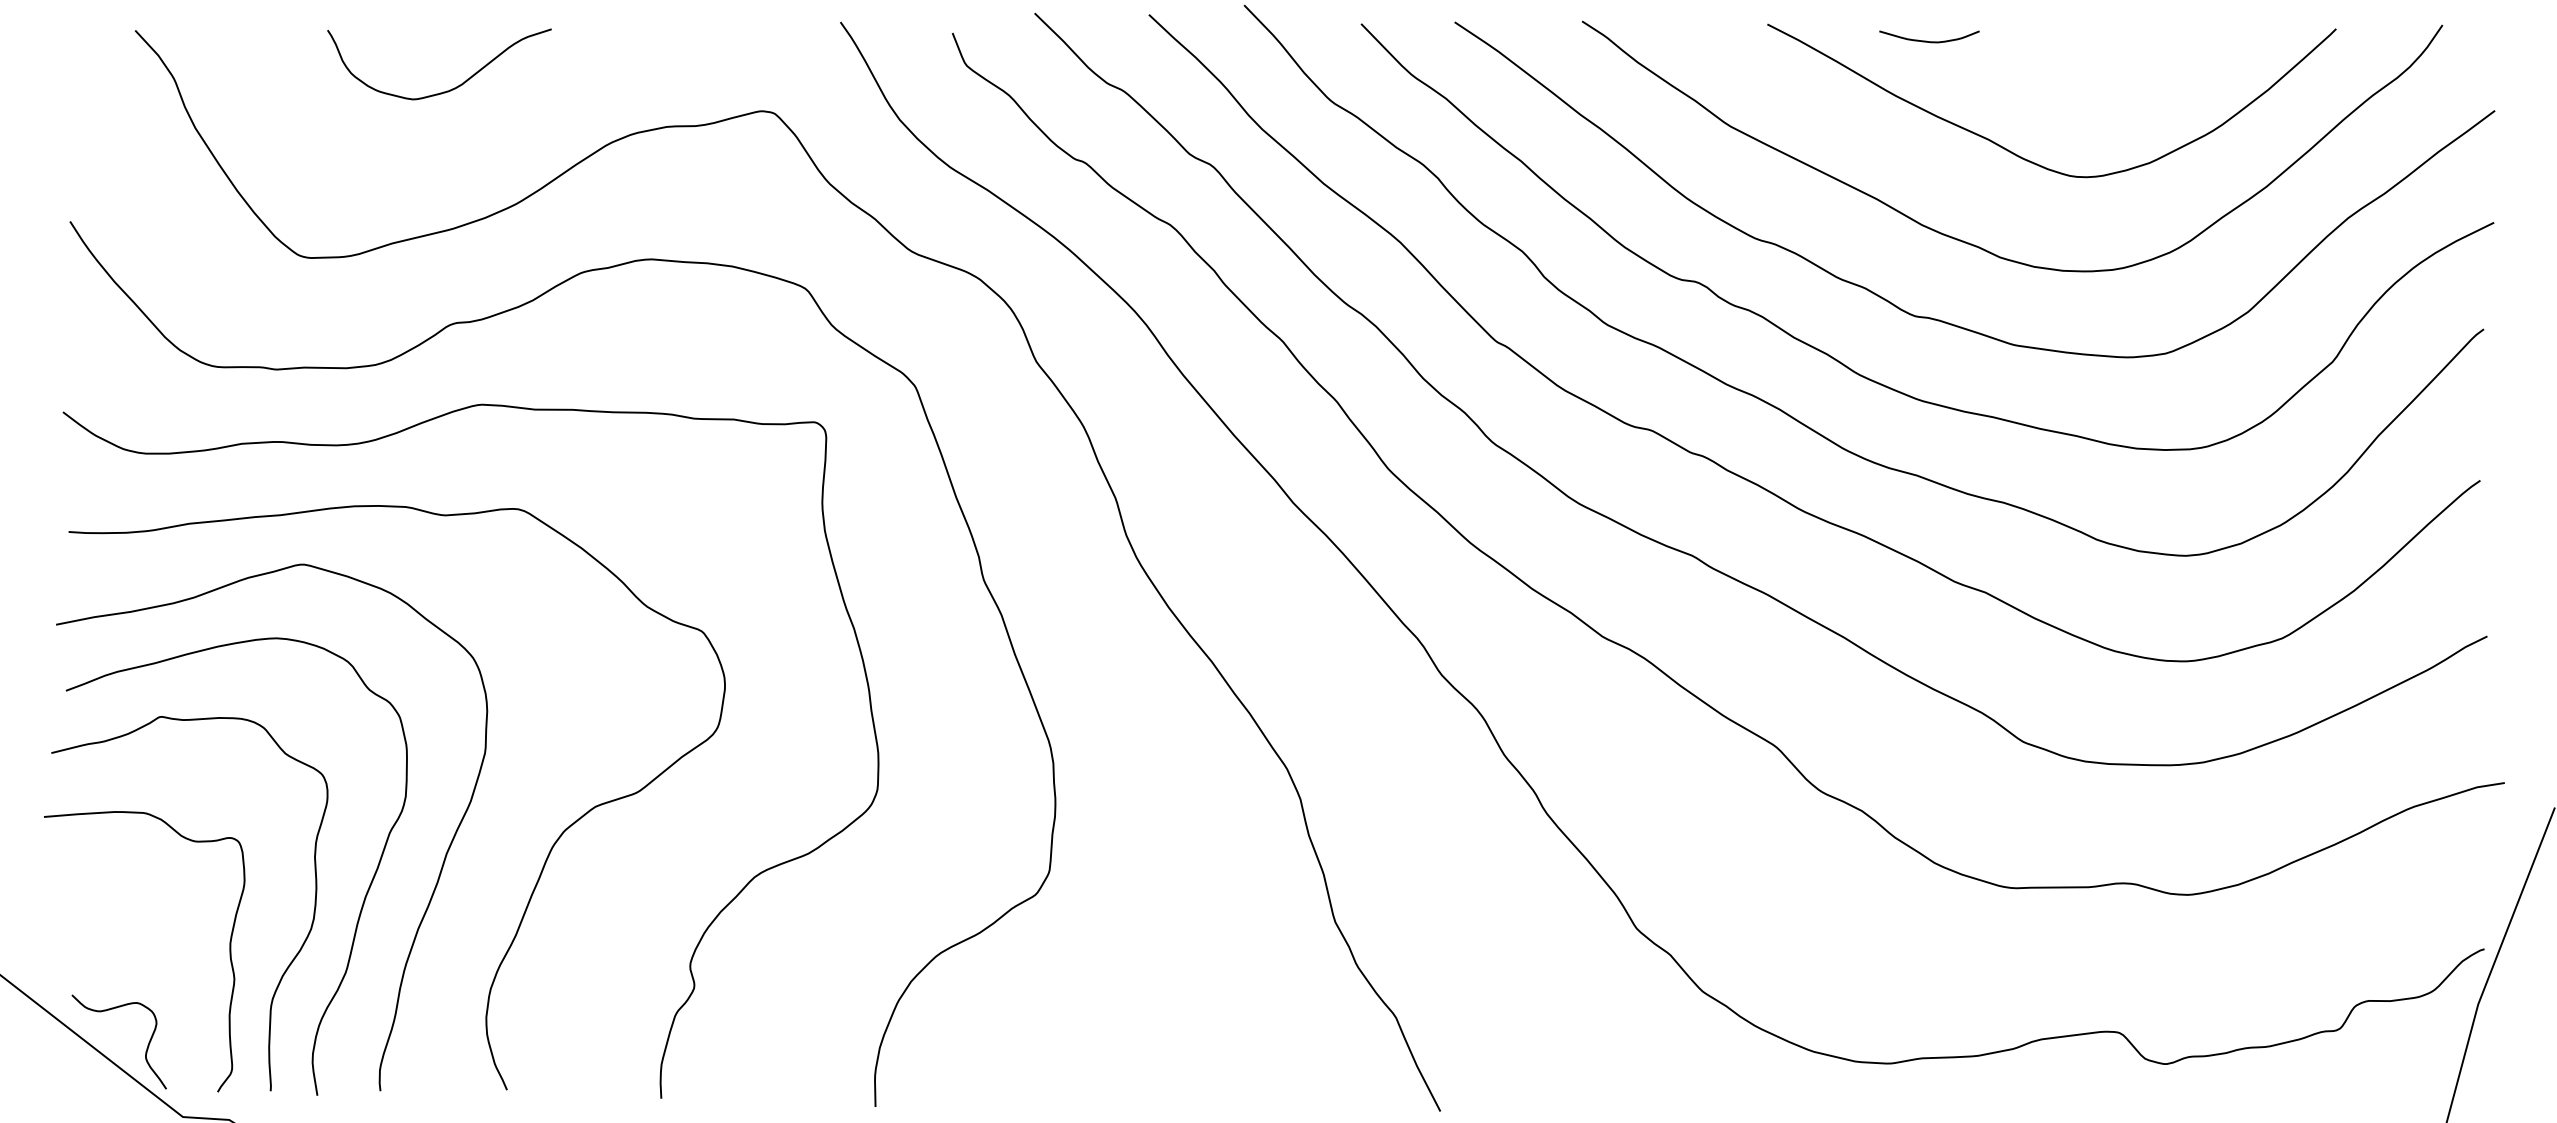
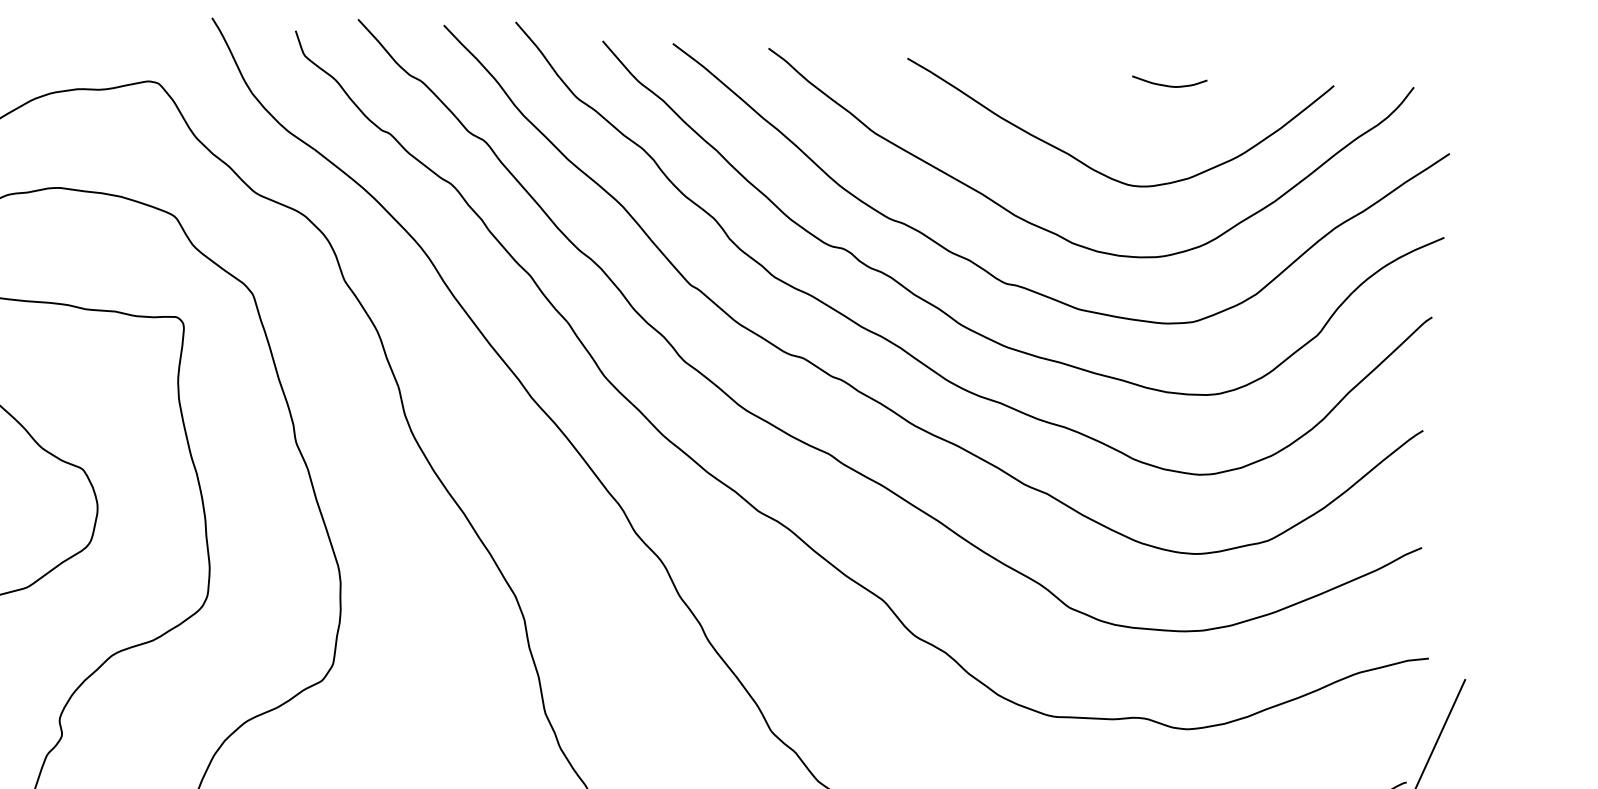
curve: (1926, 40) -> (1167, 85), moved

